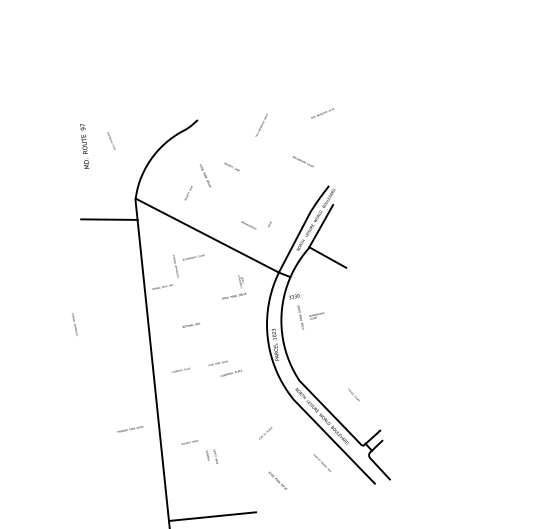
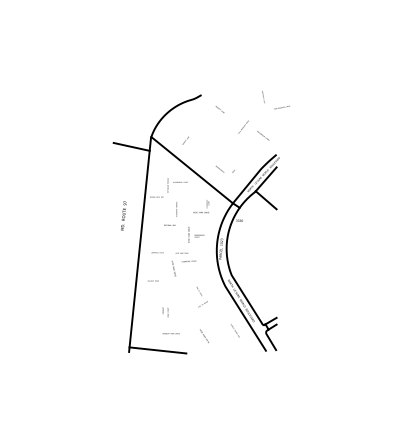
text: (261, 124) -> (243, 126), moved
text: (111, 140) -> (263, 96), moved
text: (84, 145) -> (123, 215), moved
text: (231, 166) -> (219, 109), moved
text: (204, 175) -> (173, 268), moved
text: (311, 314) -> (196, 234), moved
text: (74, 324) -> (176, 209), moved
text: (352, 395) -> (198, 291), moved
text: (129, 429) -> (170, 333), moved
text: (189, 441) -> (153, 280), moved

